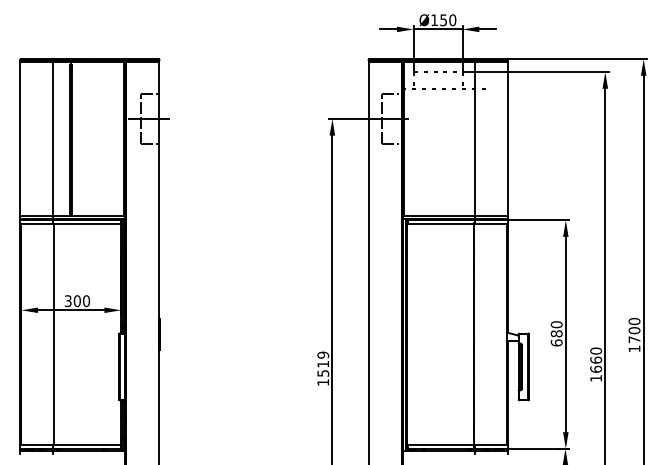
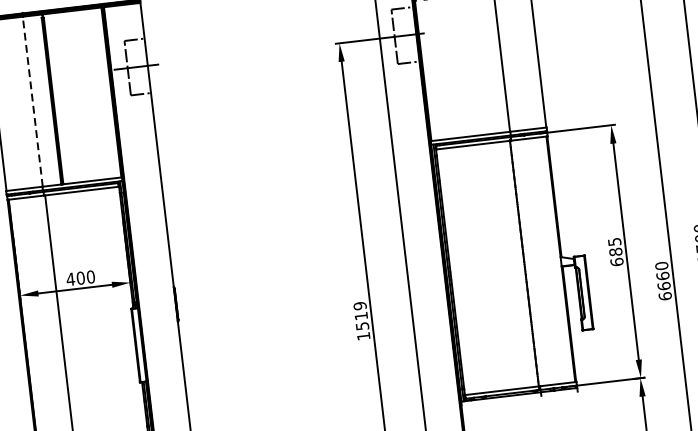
line: (53, 138) -> (33, 101), solid -> dashed
text: (67, 301) -> (69, 279), 300 -> 400
text: (556, 324) -> (614, 241), 680 -> 685
text: (596, 377) -> (665, 295), 1660 -> 6660

